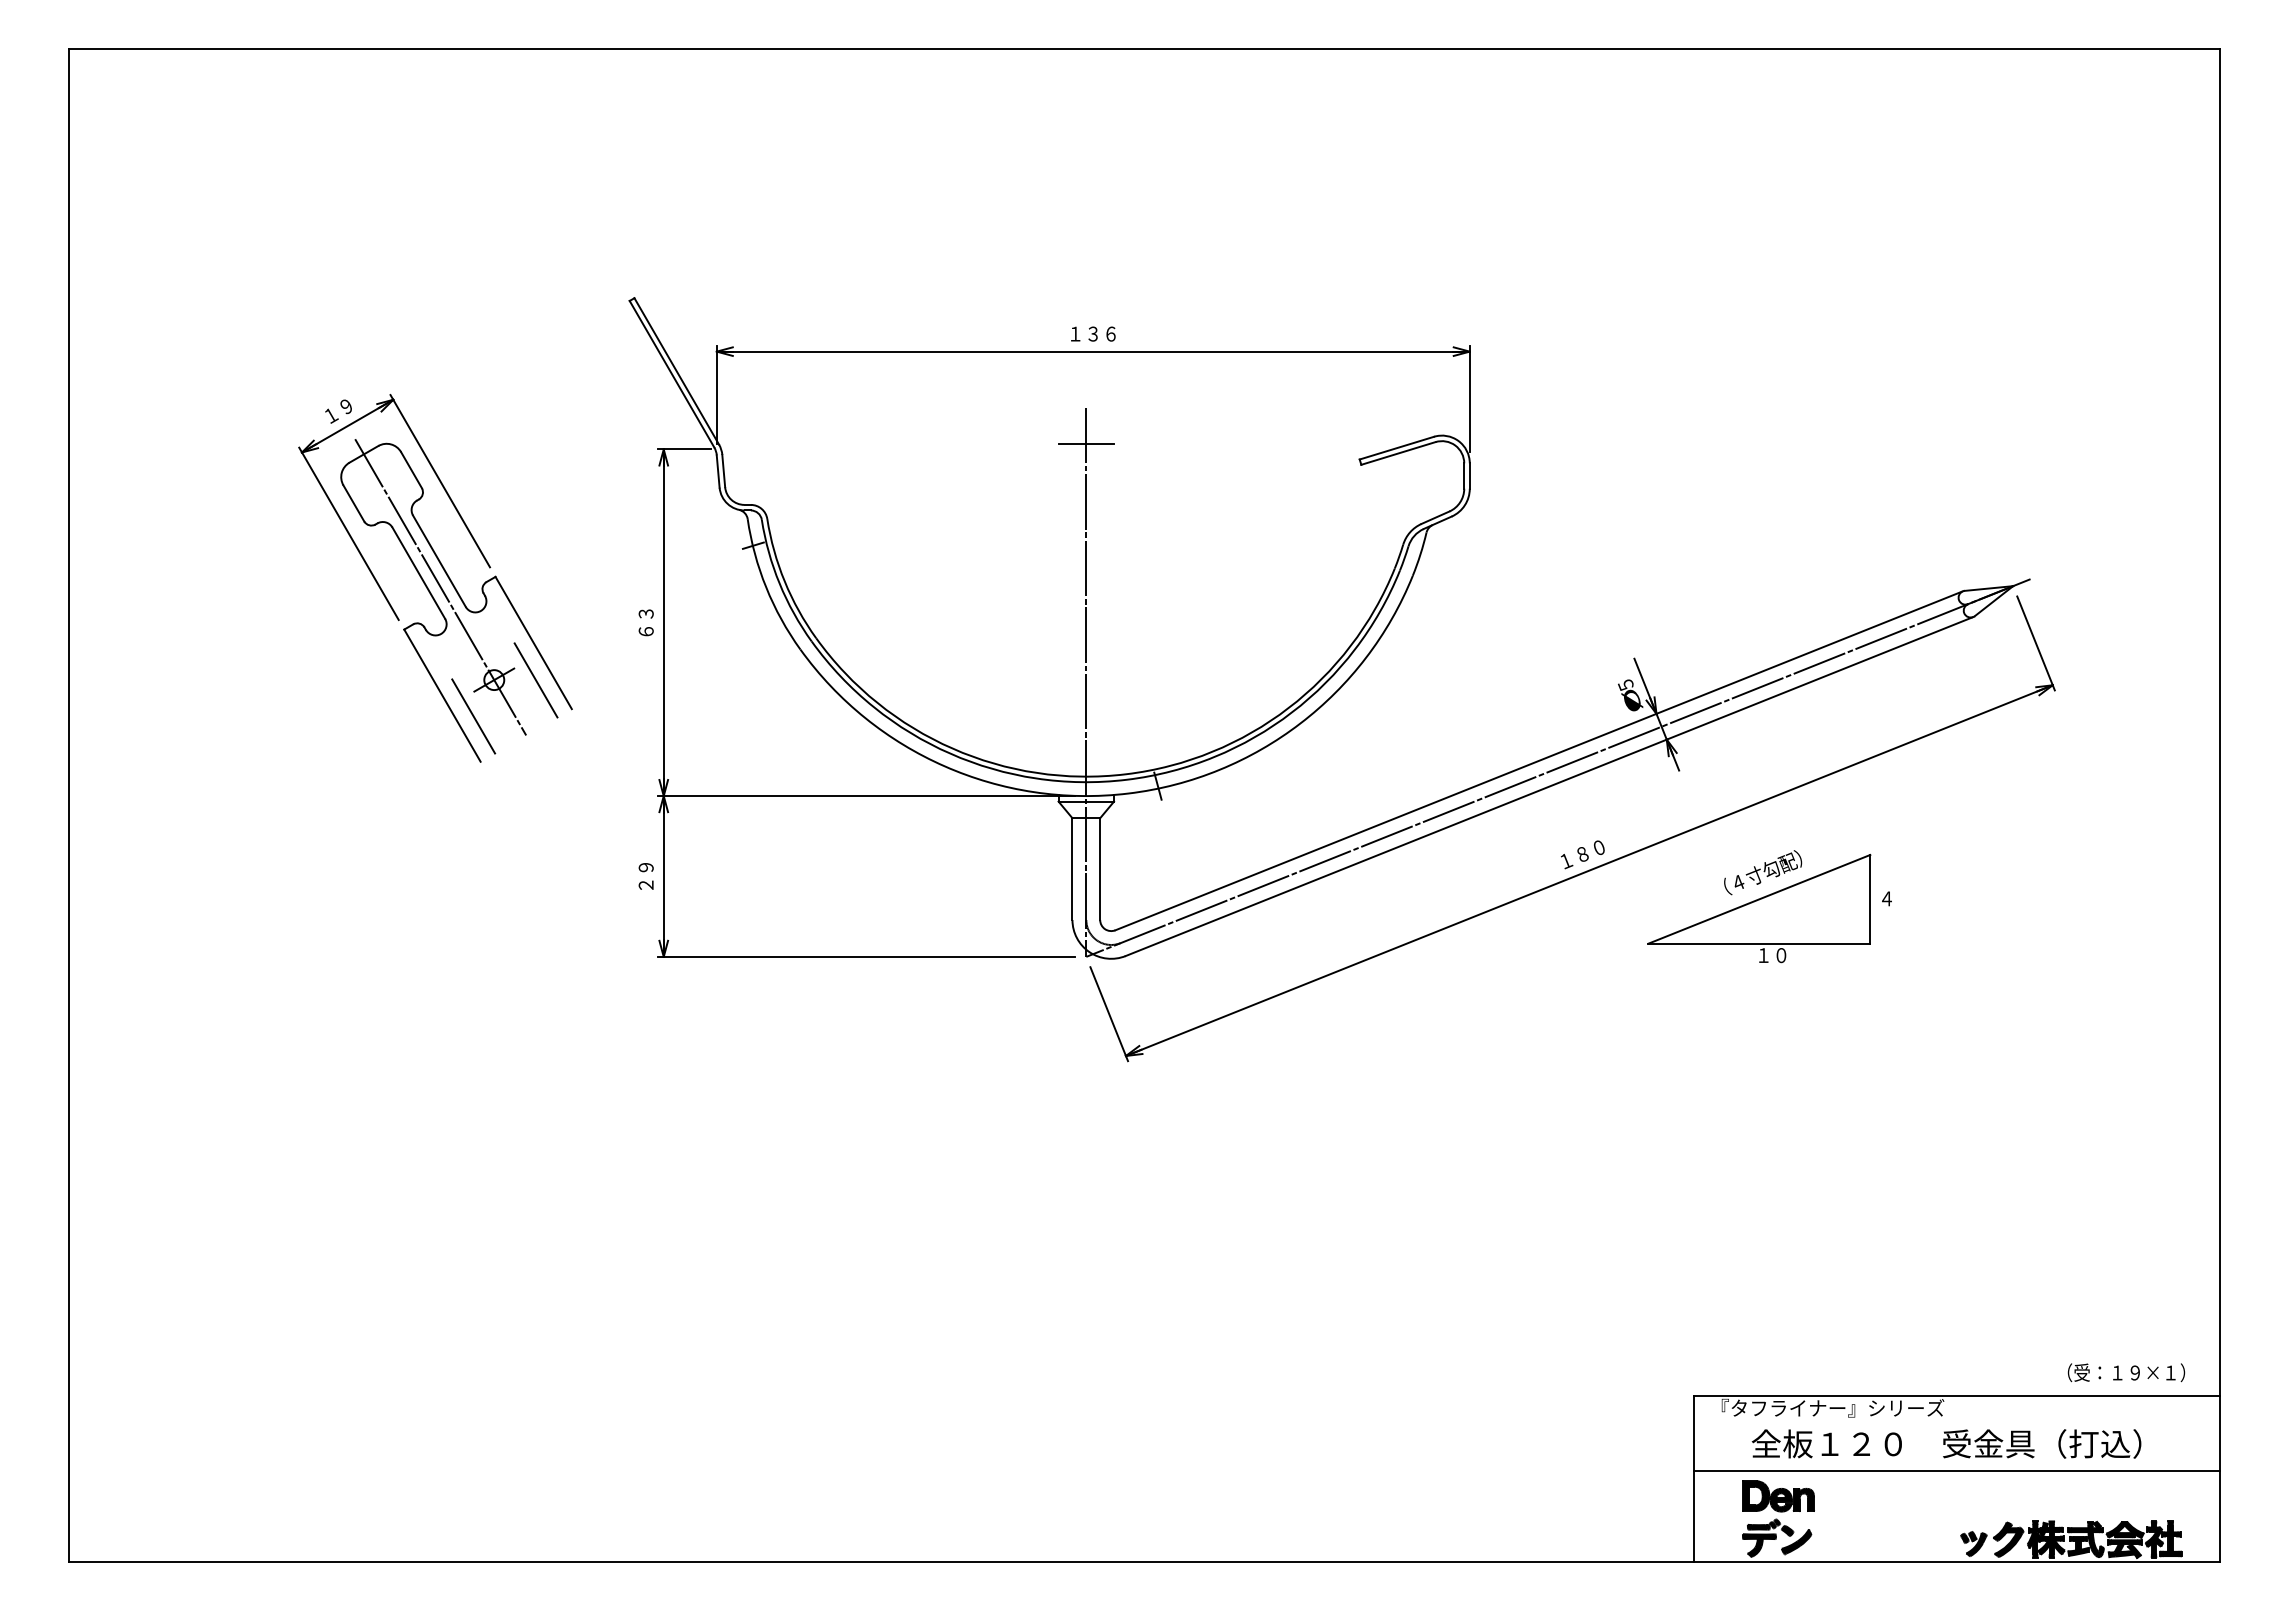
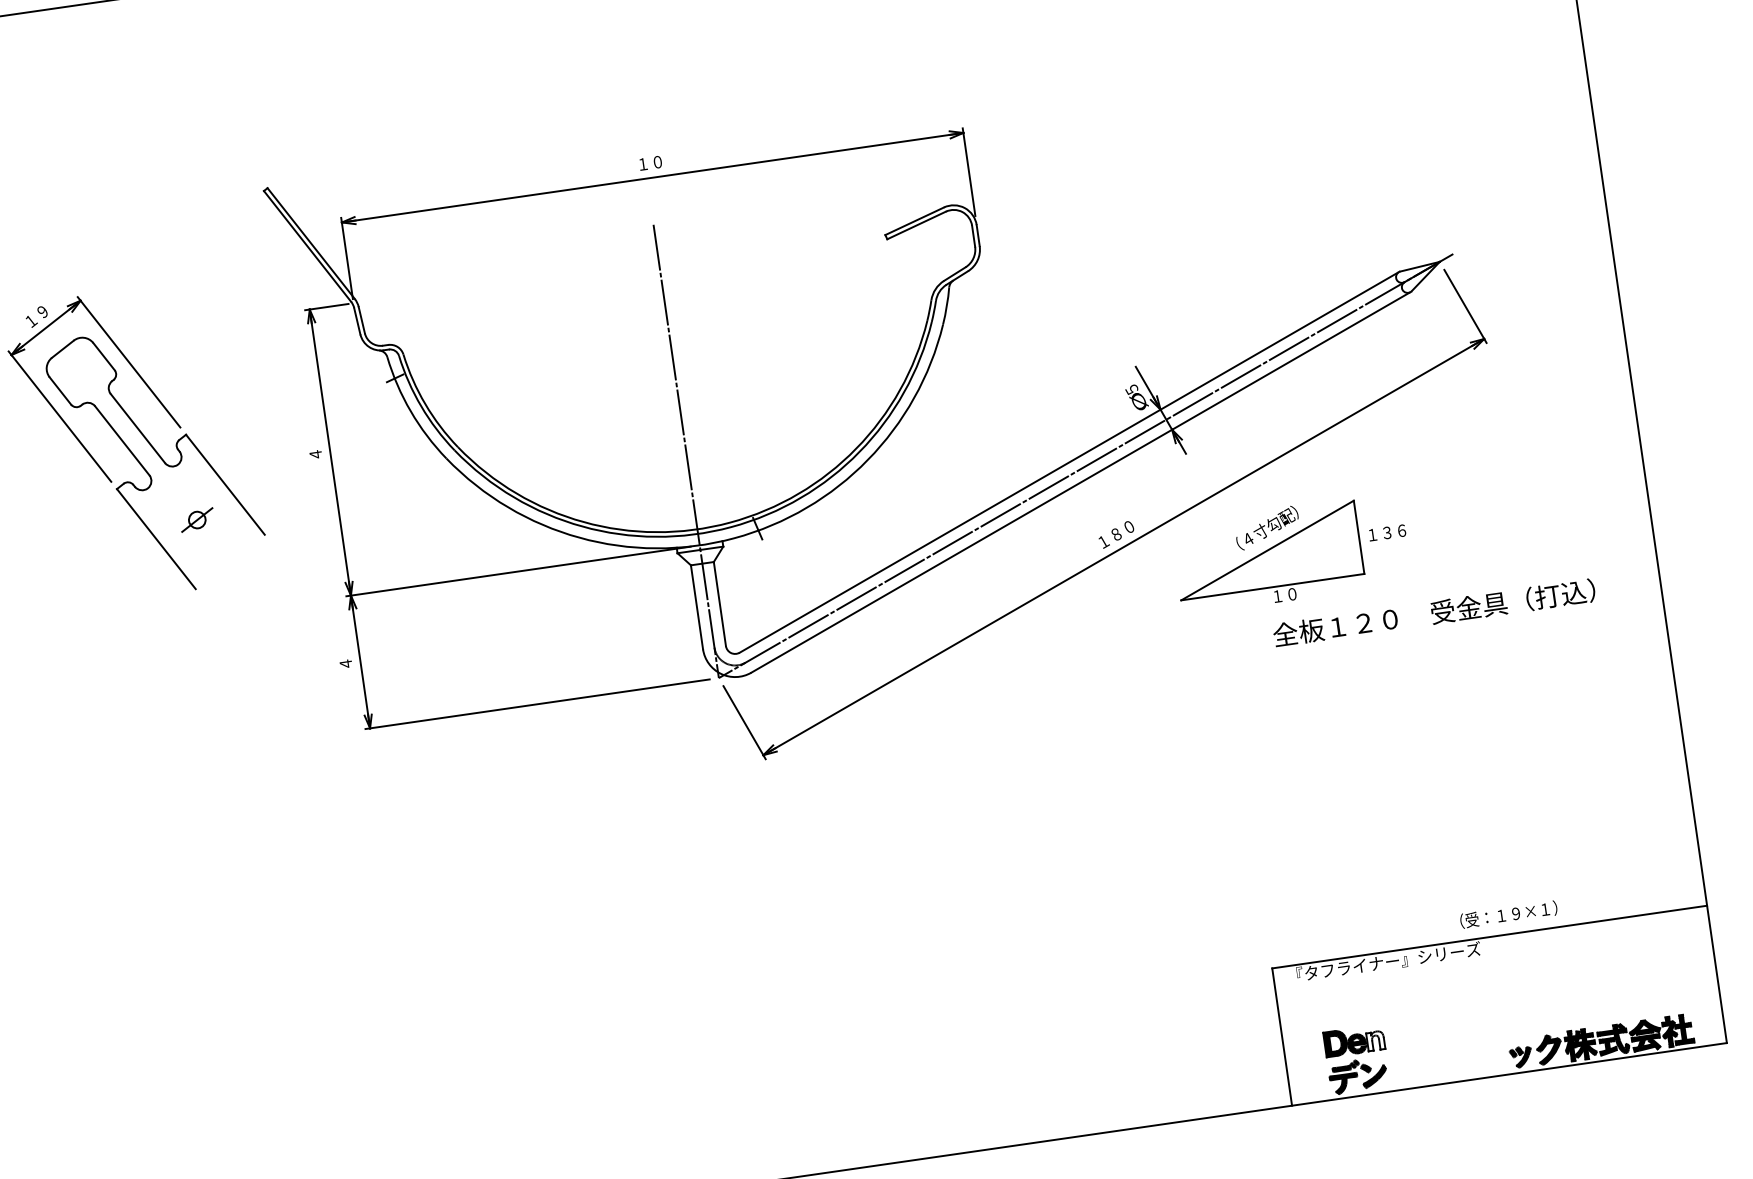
text: (1093, 333) -> (650, 162), １３６ -> １０
line: (1086, 443) -> (657, 254), removed
line: (440, 587) -> (141, 450), removed
text: (645, 622) -> (315, 454), ６３ -> ４
line: (535, 680) -> (231, 515), removed
line: (473, 716) -> (184, 552), removed
text: (645, 876) -> (345, 664), ２９ -> ４
text: (1904, 898) -> (1387, 532), ４ -> １３６
text: (2126, 1372) -> (1508, 914), moved
text: (1946, 1443) -> (1434, 612), moved
line: (1956, 1470) -> (1498, 998), removed
fill: (1803, 1499) -> (1375, 1040), removed

